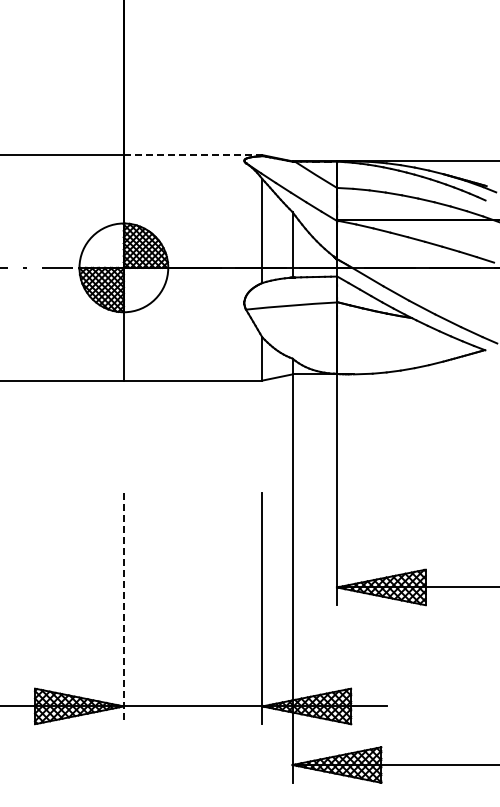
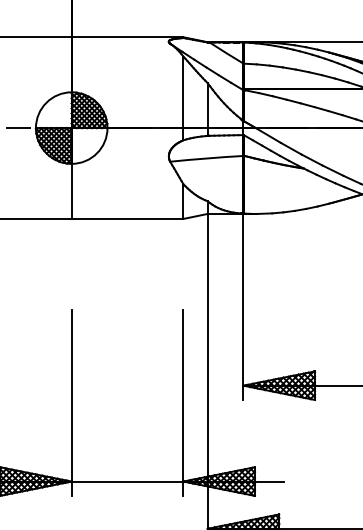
line: (193, 155) -> (127, 37), dashed -> solid
line: (123, 609) -> (71, 403), dashed -> solid

